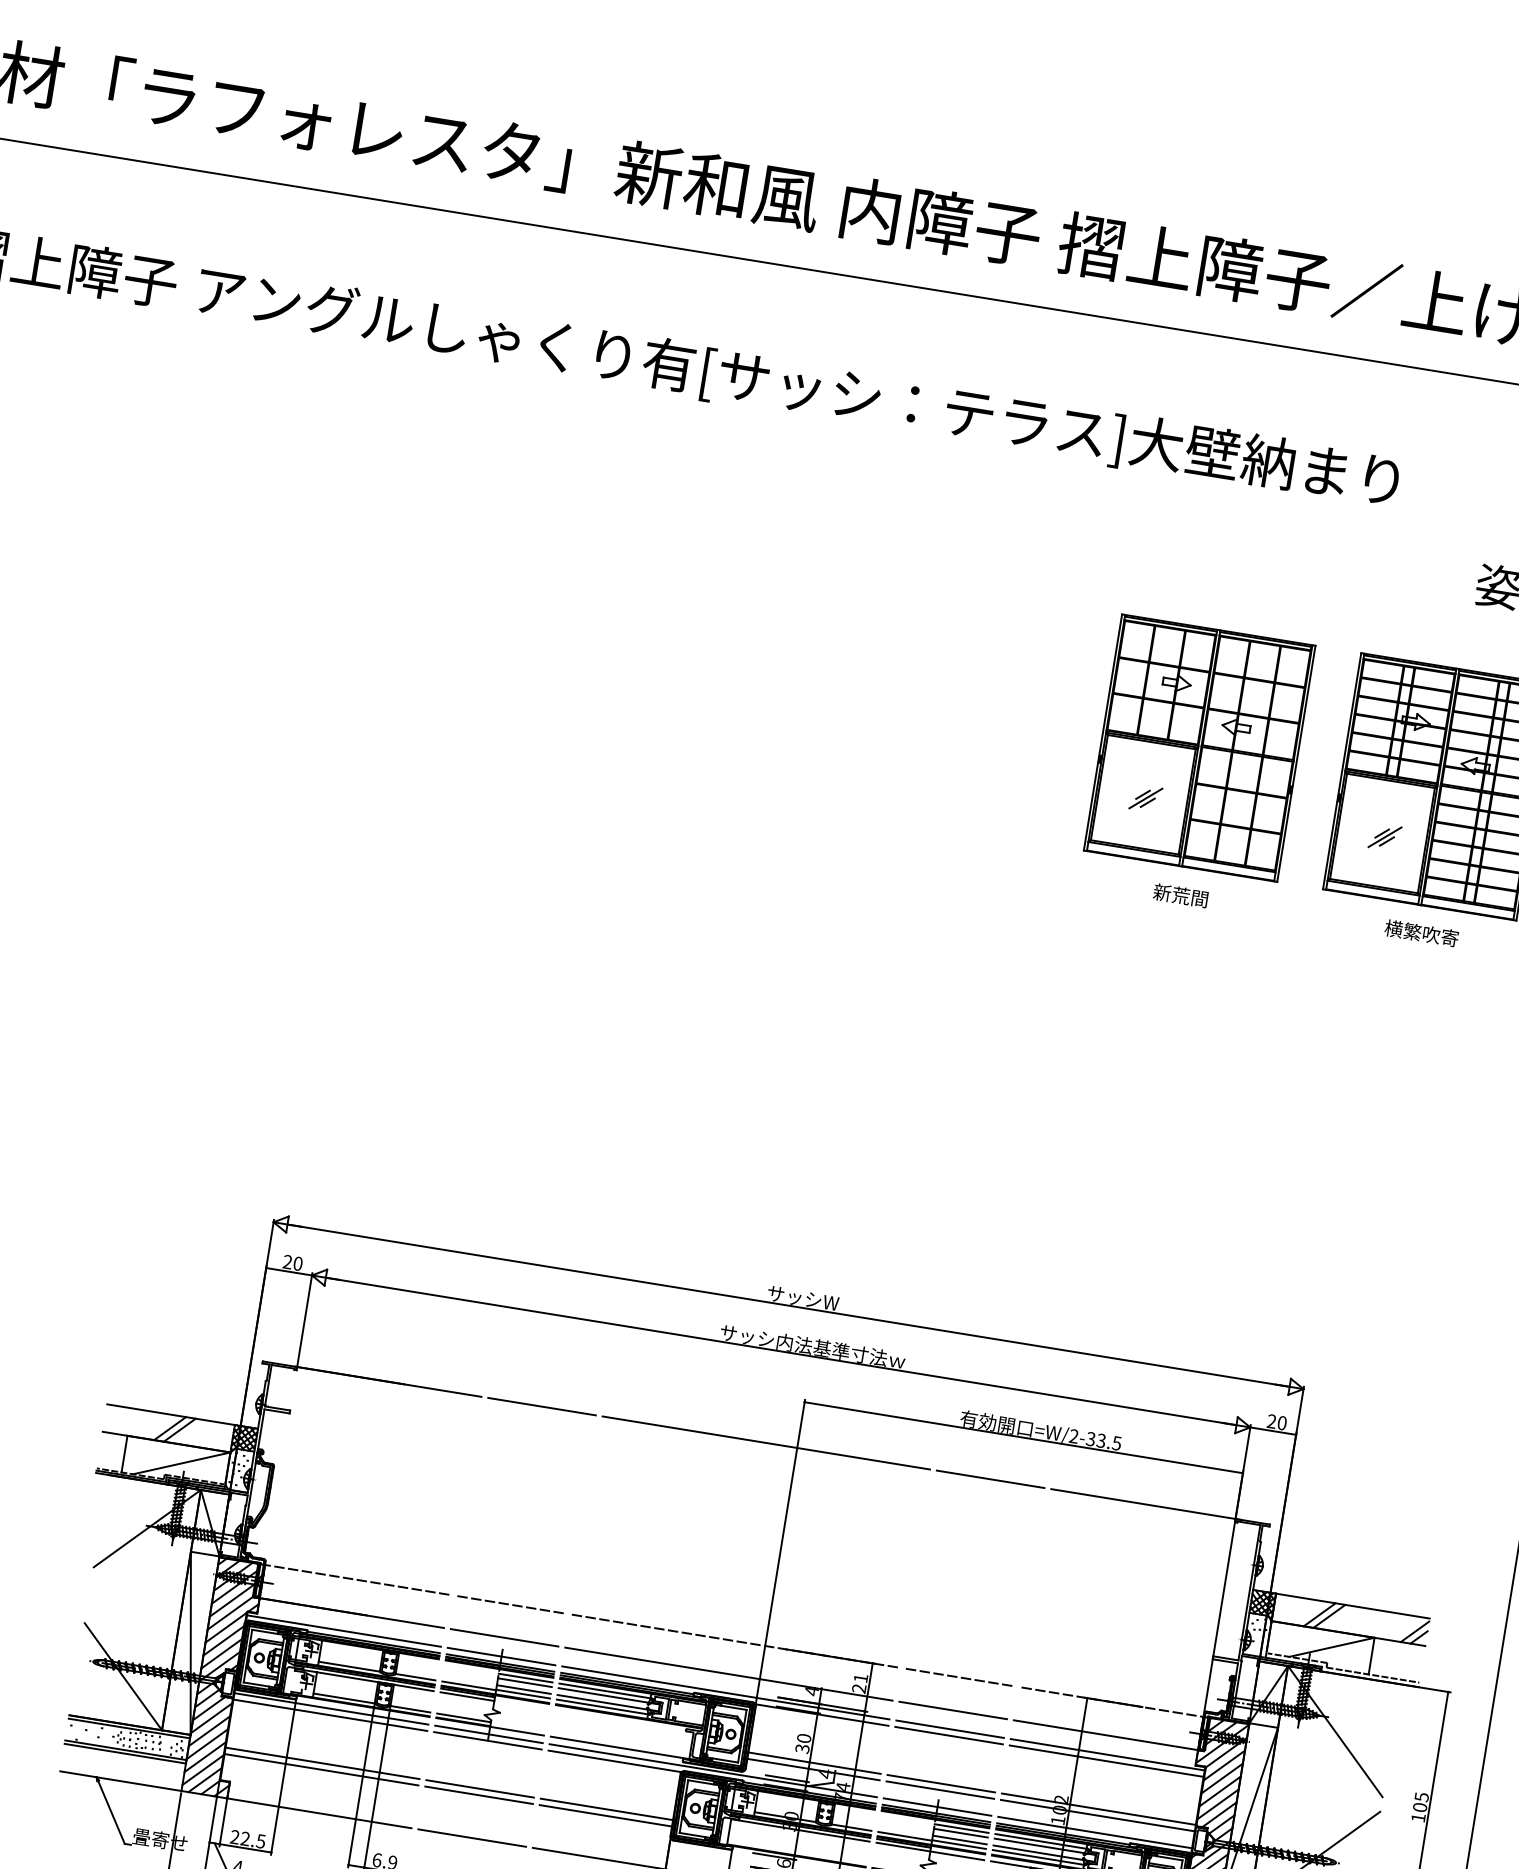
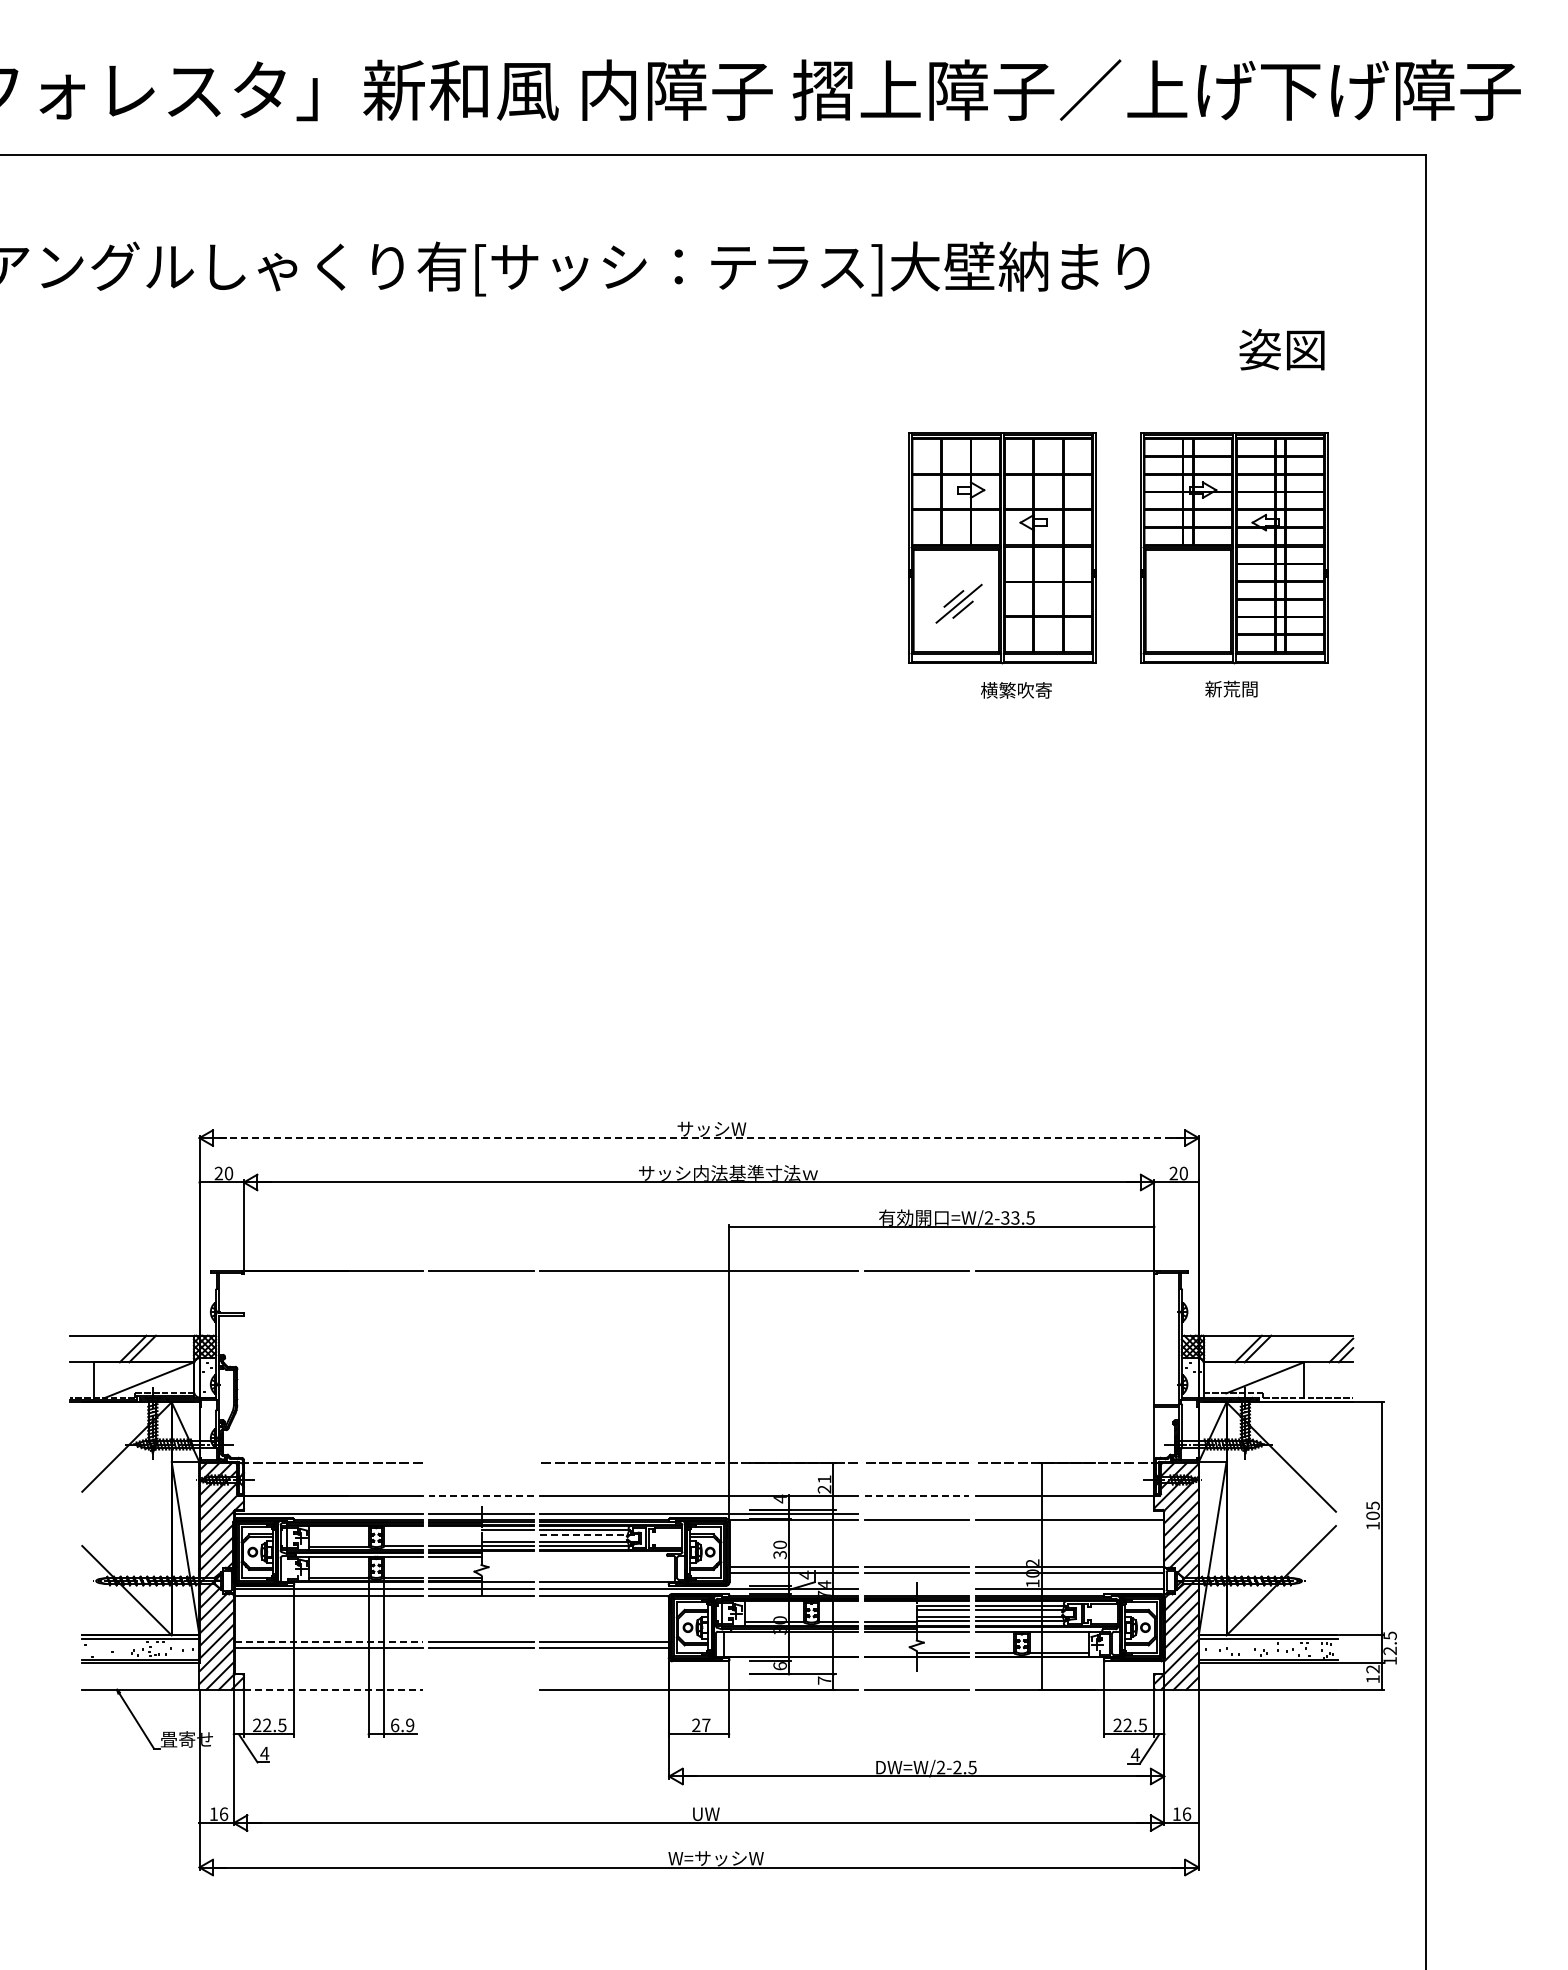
part: (1146, 798) -> (959, 603), size x1.6
part: (1385, 836) -> (1191, 603), removed
text: (1190, 897) -> (1016, 690), 新荒間 -> 横繁吹寄
text: (1421, 932) -> (1240, 688), 横繁吹寄 -> 新荒間
line: (787, 1306) -> (698, 1138), solid -> dashed
line: (509, 1604) -> (481, 1463), removed
line: (504, 1637) -> (481, 1495), solid -> dashed
line: (524, 1682) -> (507, 1534), removed
line: (609, 1695) -> (589, 1534), solid -> dashed
line: (954, 1710) -> (917, 1495), solid -> dashed
line: (949, 1728) -> (916, 1513), removed
line: (1107, 1754) -> (1069, 1513), removed
line: (323, 1763) -> (329, 1642), solid -> dashed
line: (937, 1807) -> (916, 1589), removed
line: (319, 1812) -> (333, 1689), solid -> dashed
line: (472, 1837) -> (481, 1689), removed

